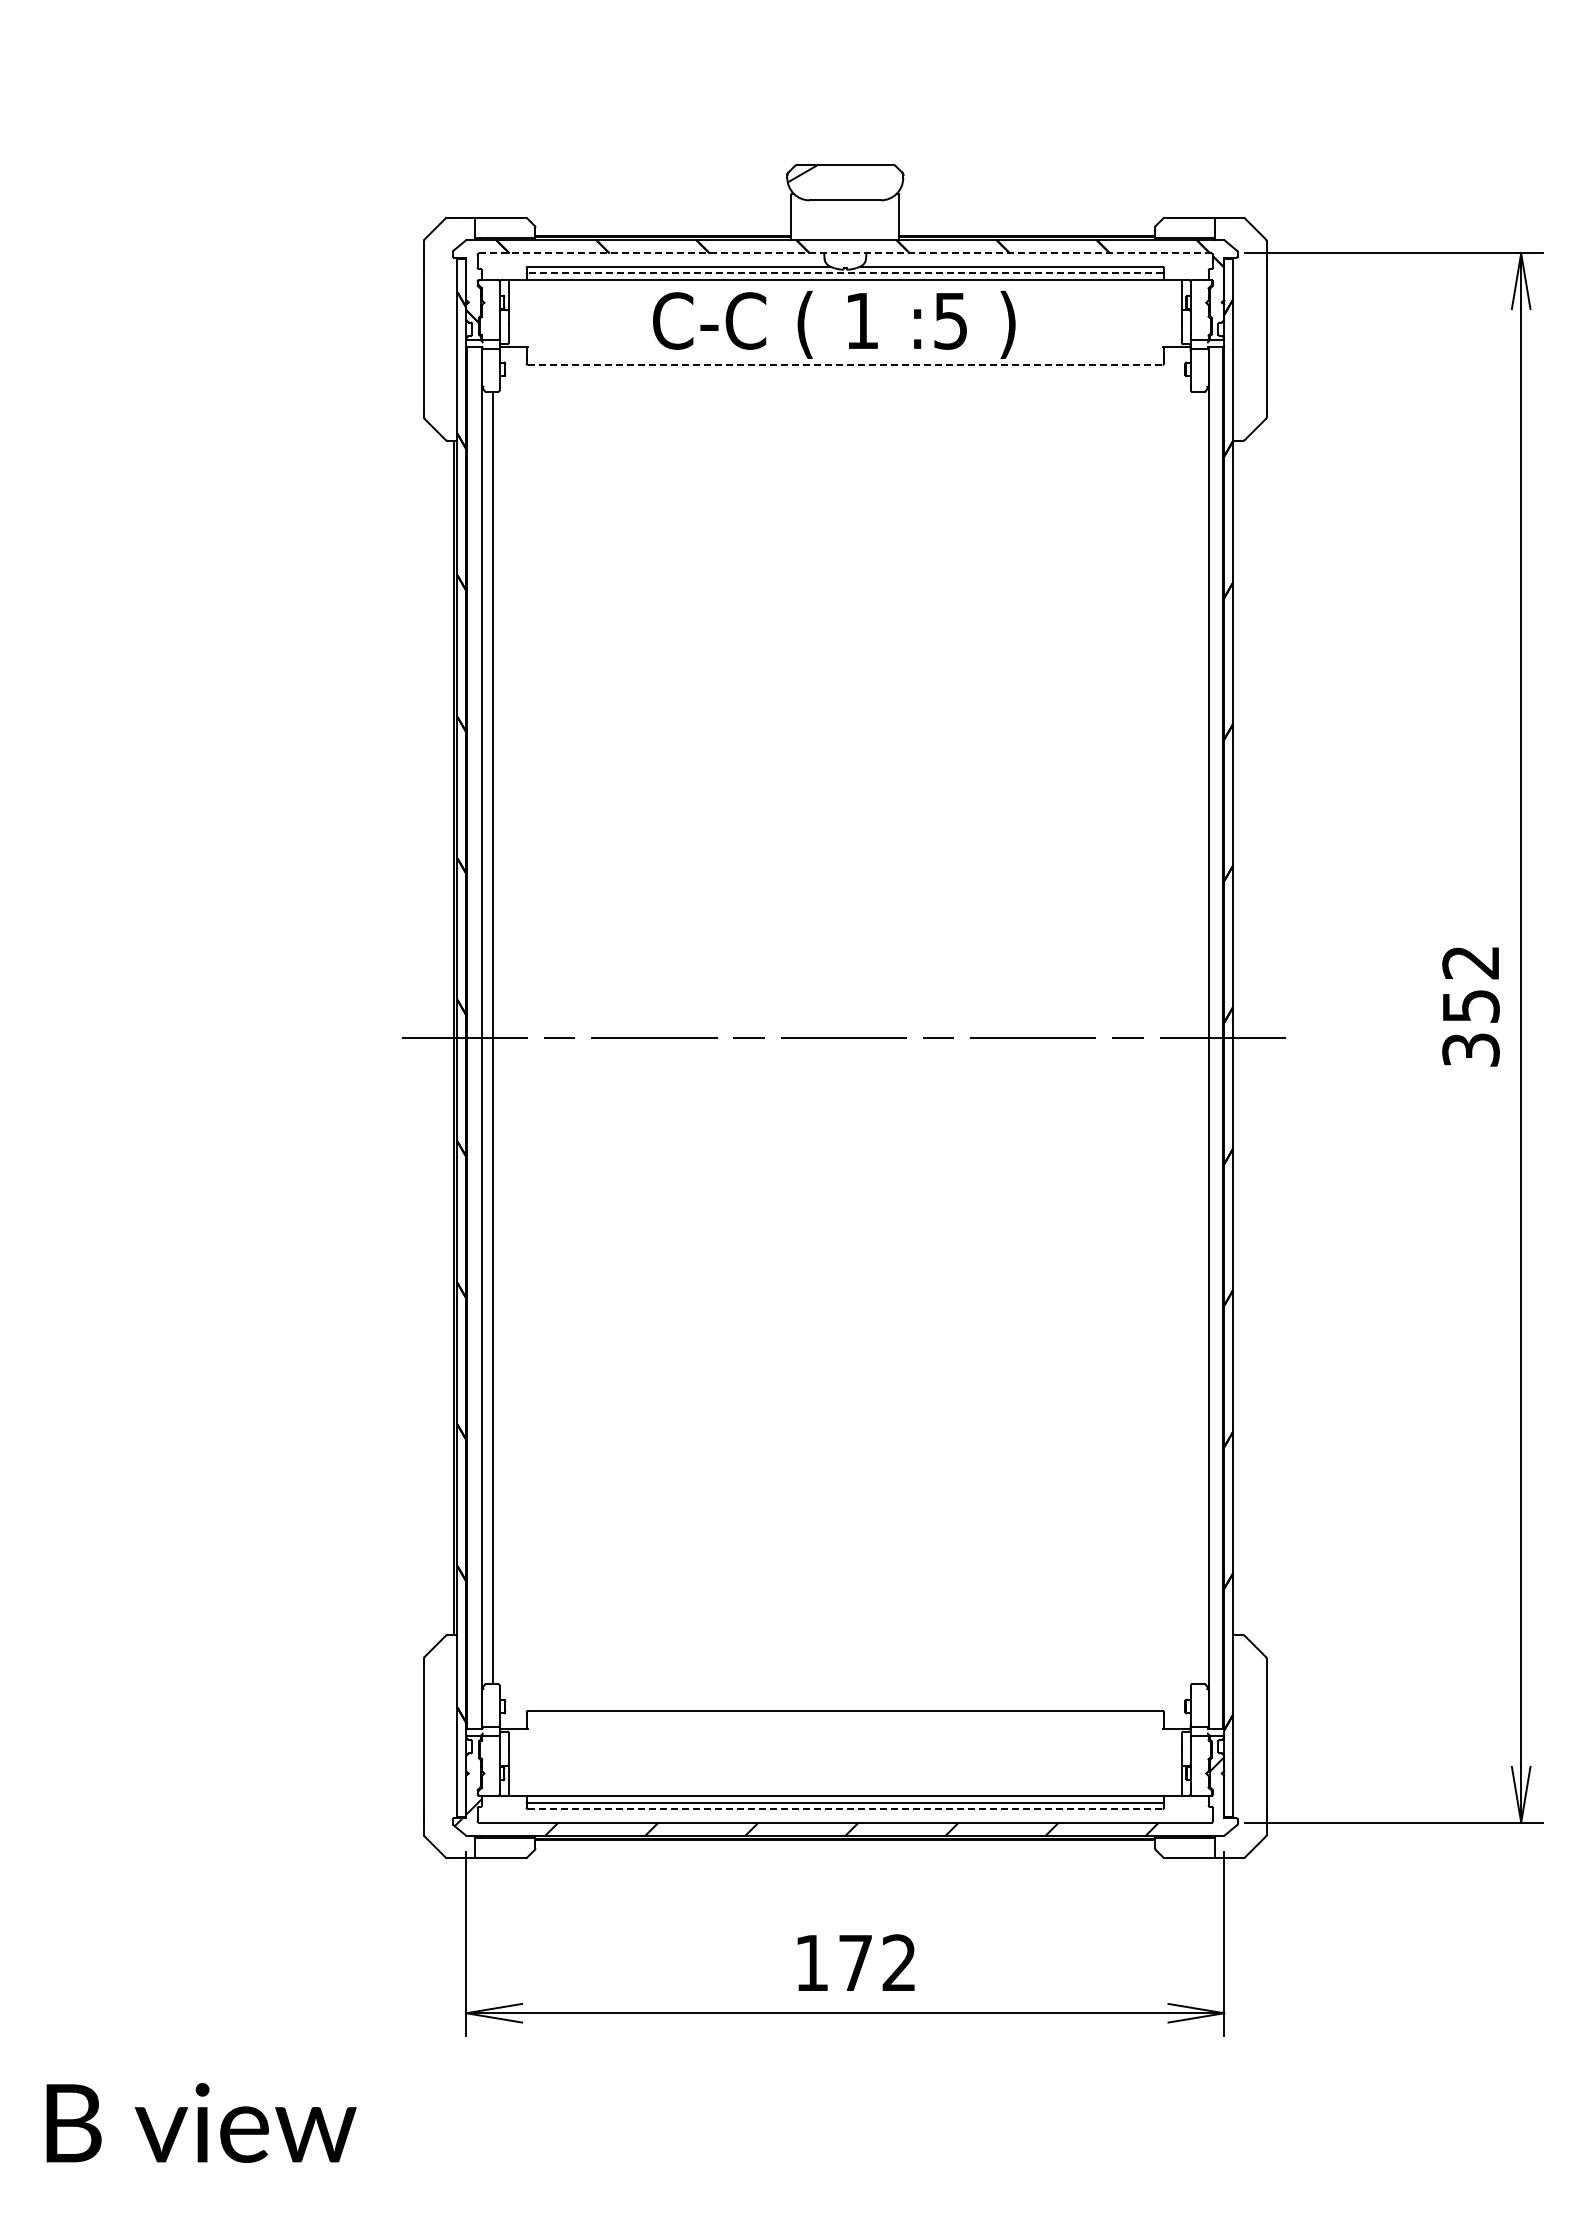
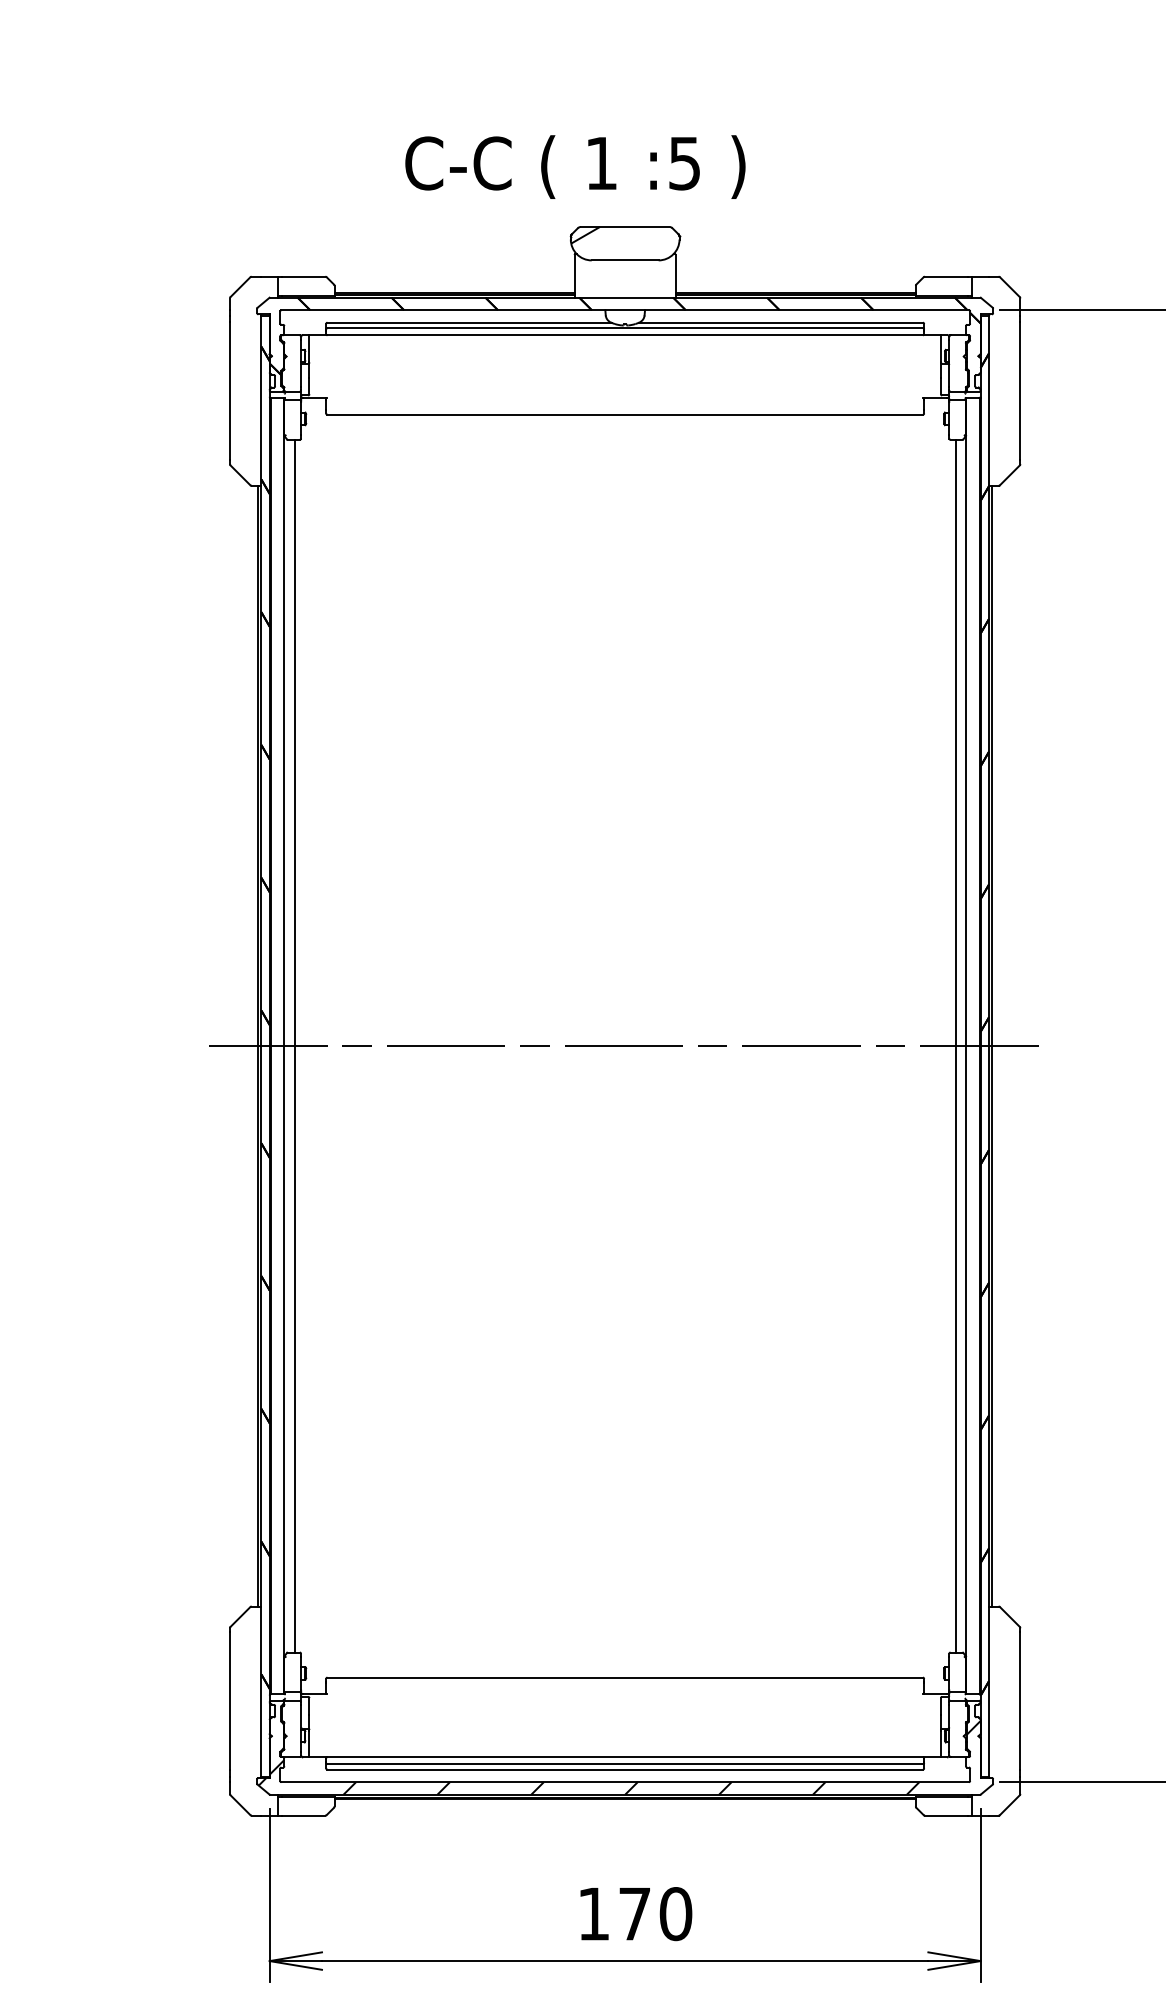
line: (845, 253) -> (625, 310), dashed -> solid
line: (844, 272) -> (624, 328), dashed -> solid
text: (834, 324) -> (575, 166), moved
line: (845, 364) -> (625, 414), dashed -> solid
line: (1197, 1037) -> (955, 1045), added
line: (1236, 1037) -> (992, 1045), added
line: (845, 1809) -> (625, 1769), dashed -> solid
text: (899, 1962) -> (676, 1913), 172 -> 170

